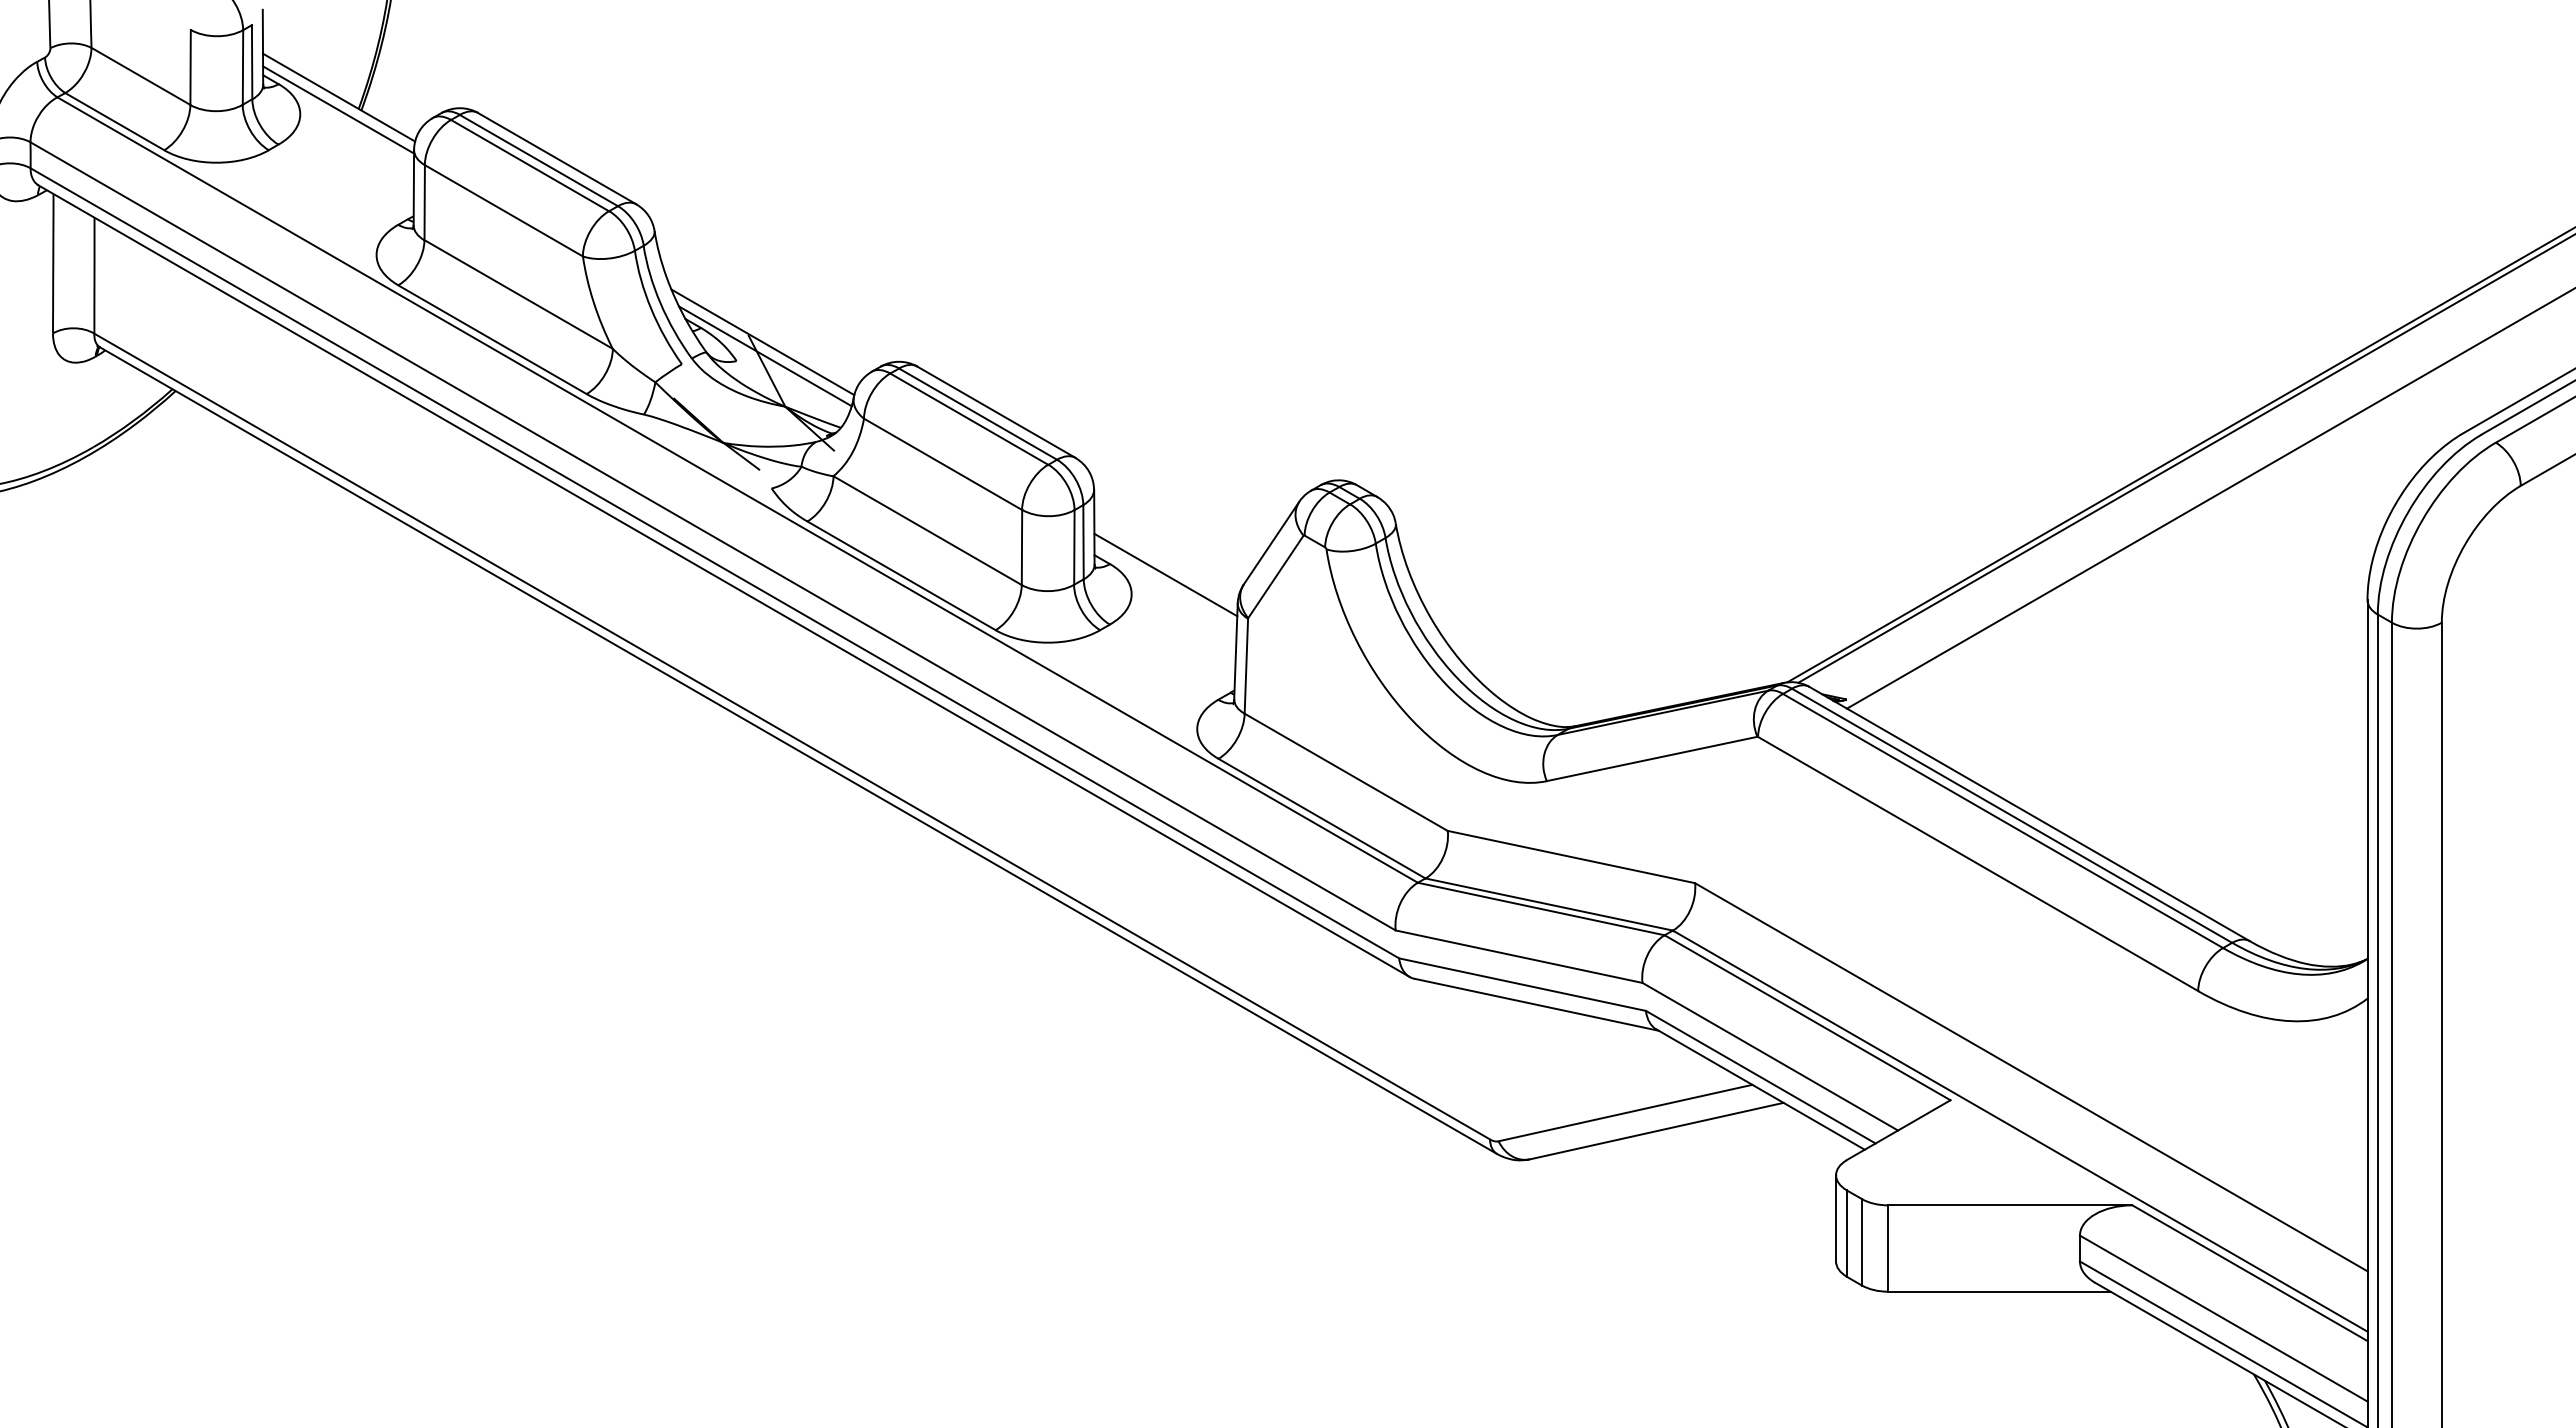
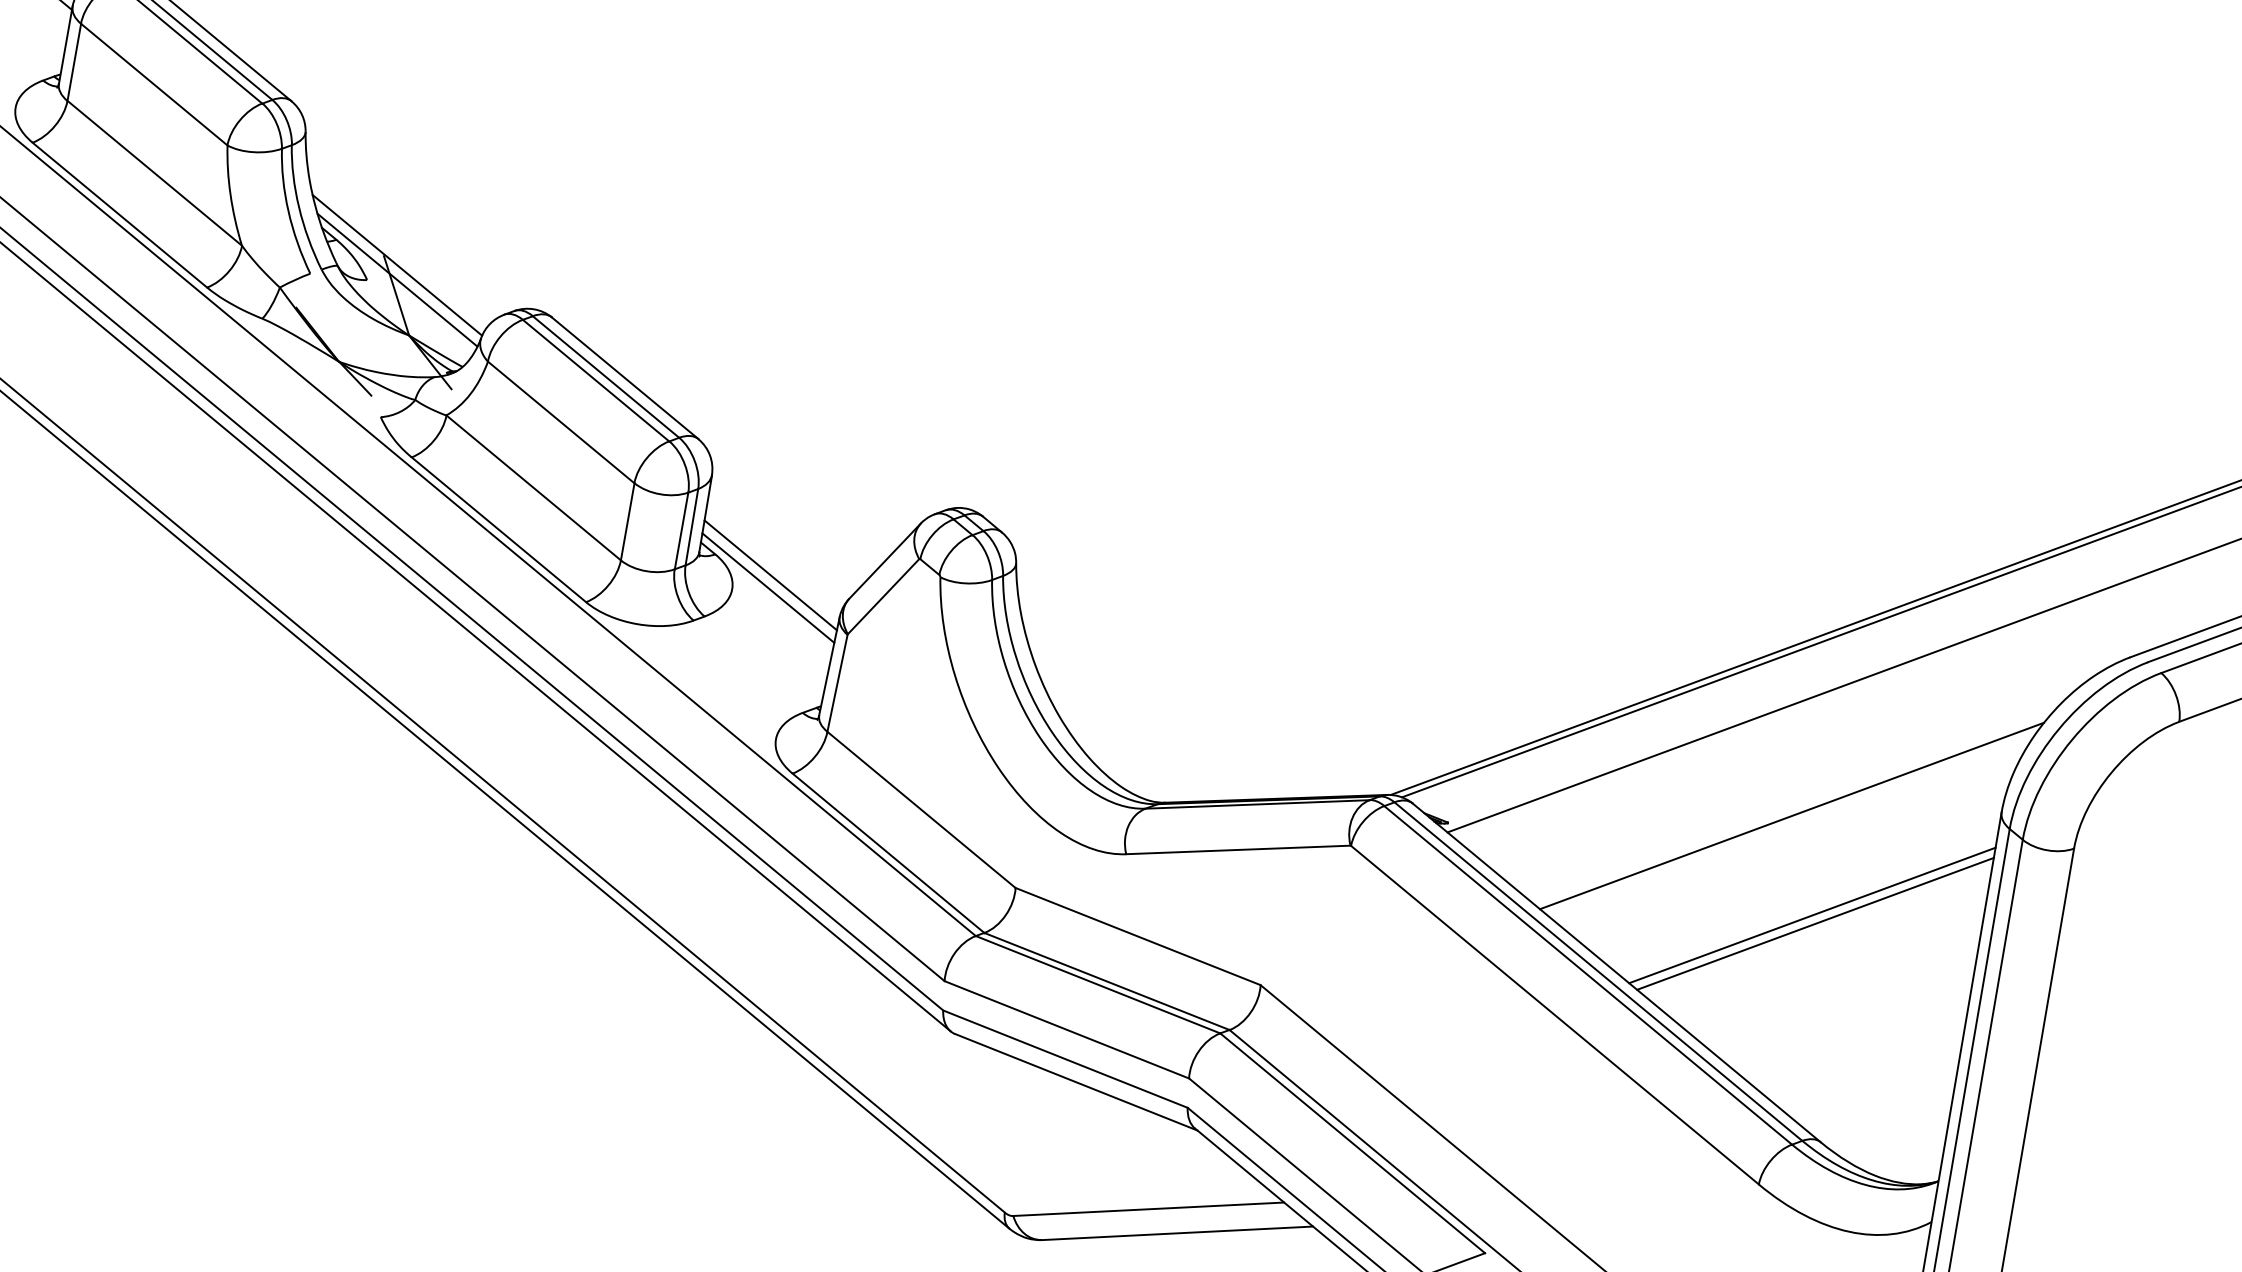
line: (1165, 587) -> (768, 588), added
line: (2169, 637) -> (1791, 815), added
line: (2205, 727) -> (1812, 914), added
line: (2209, 735) -> (1815, 923), added

